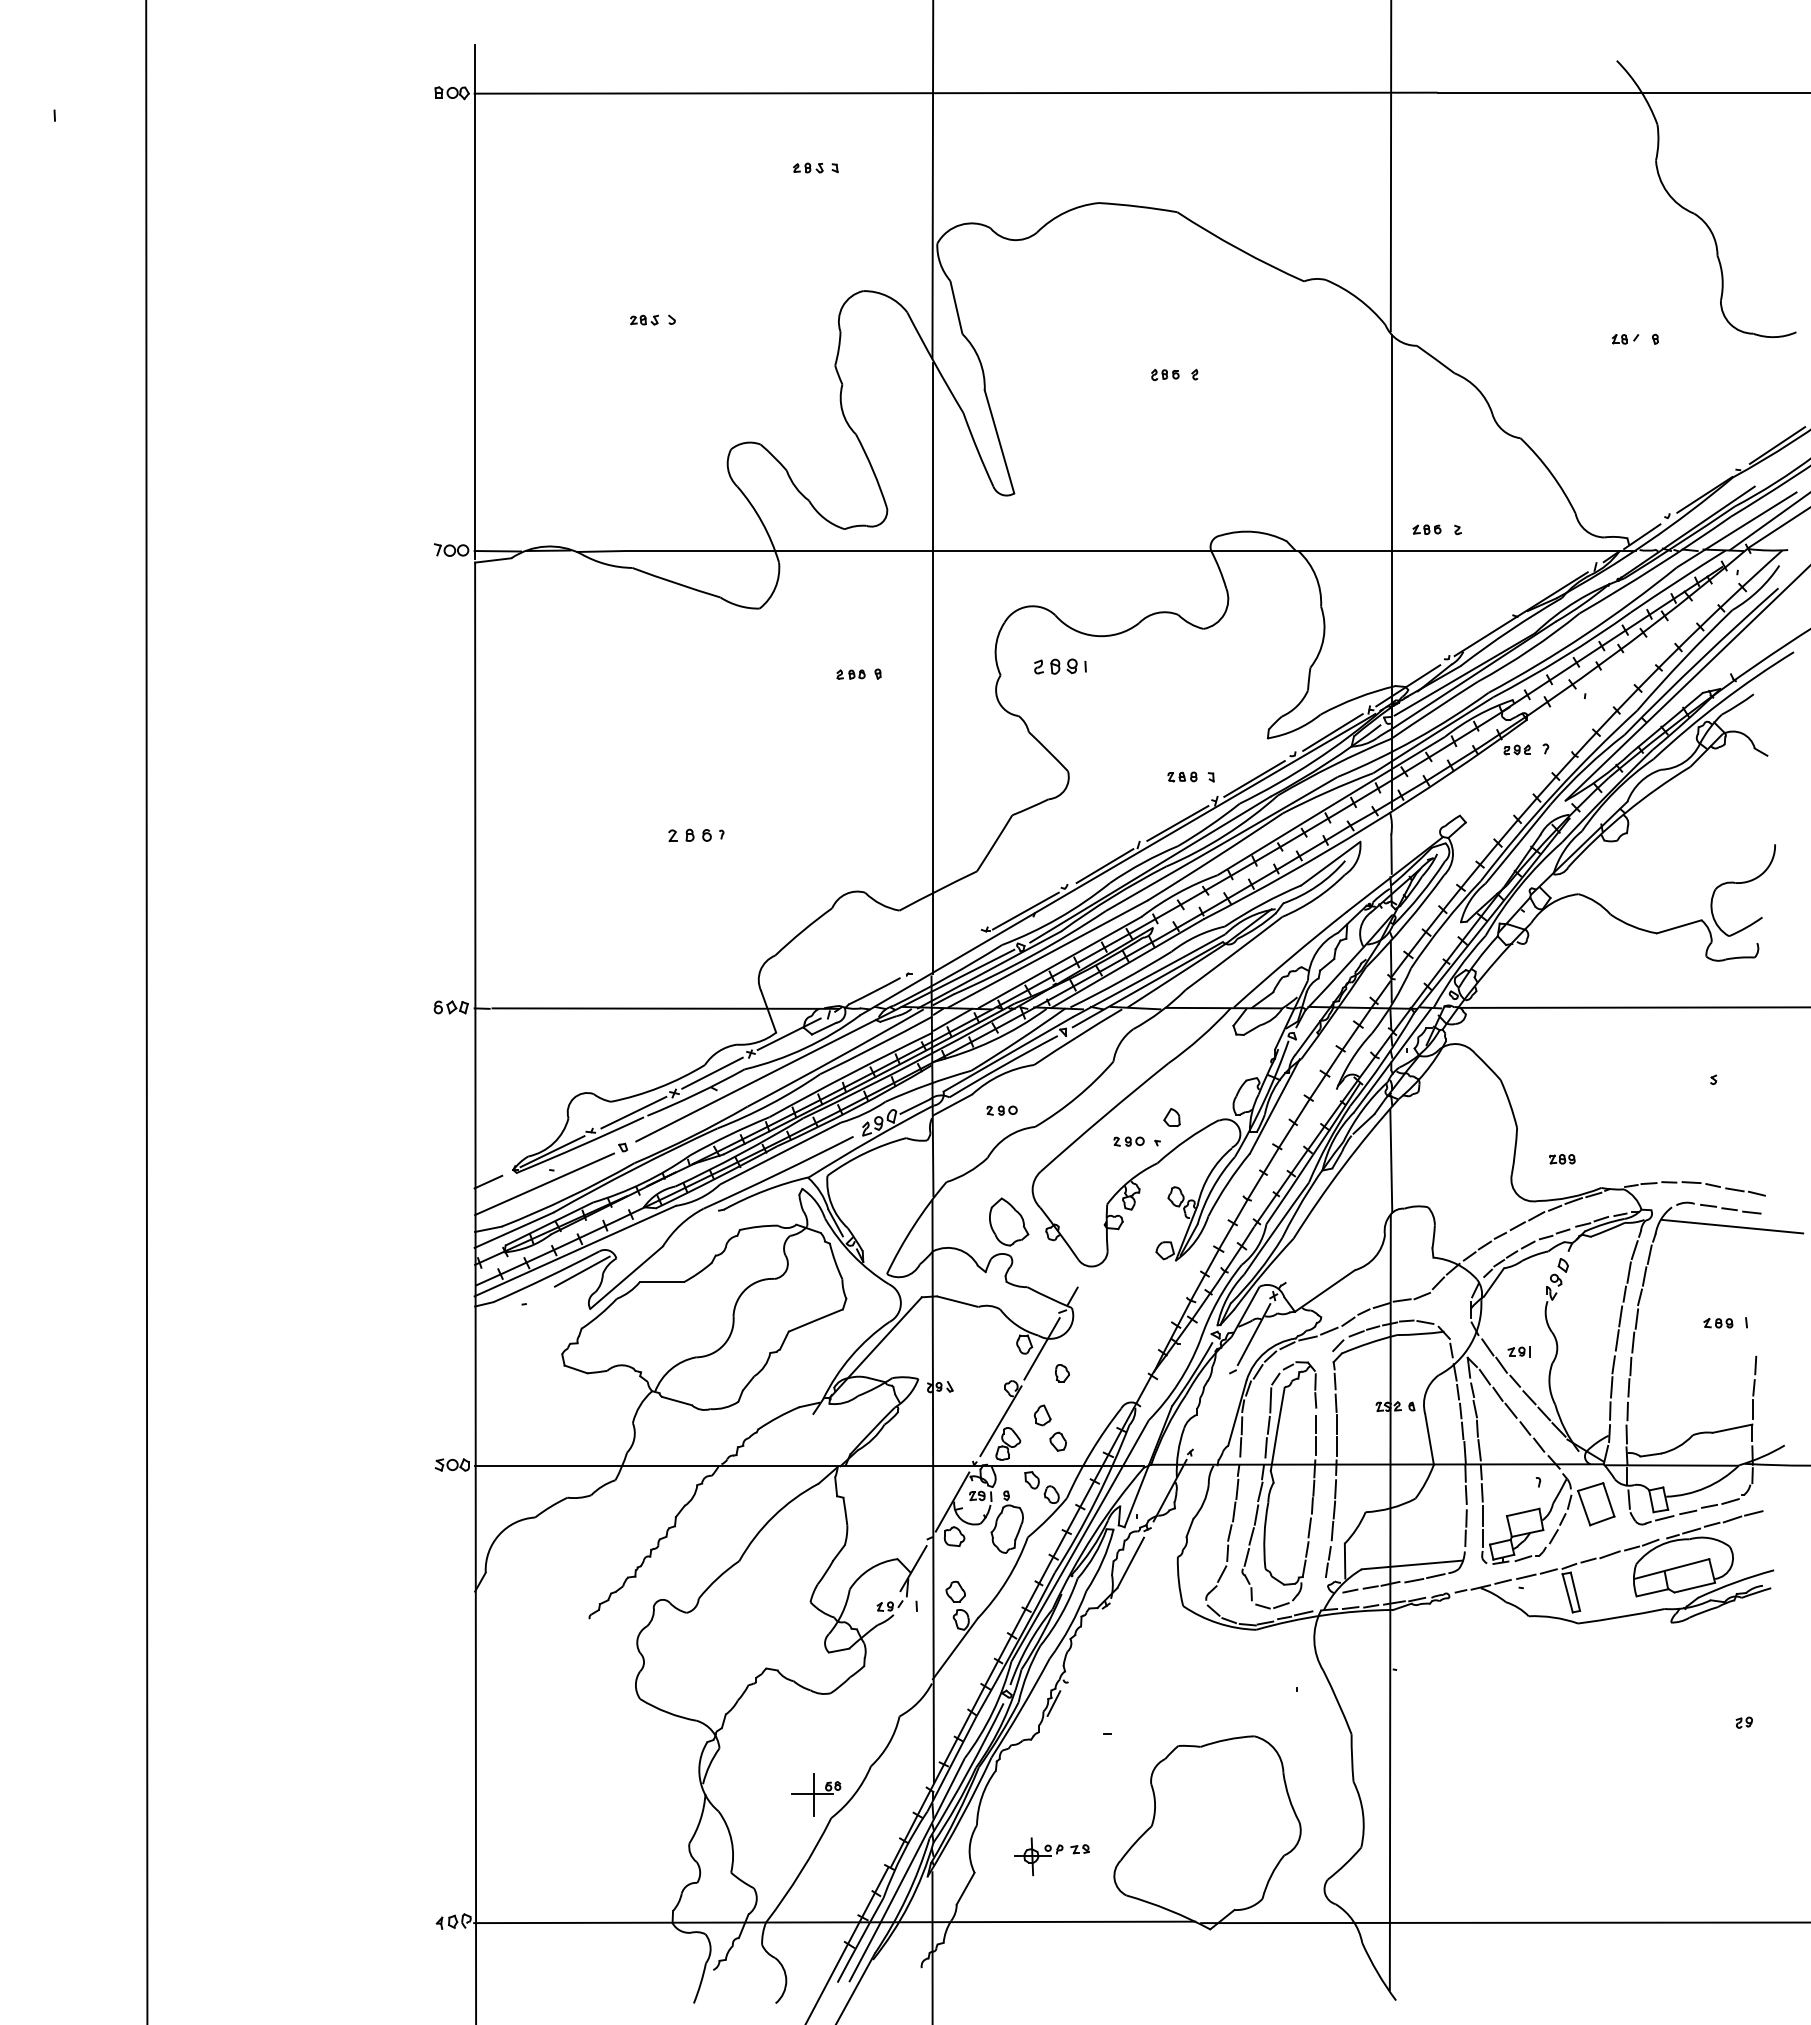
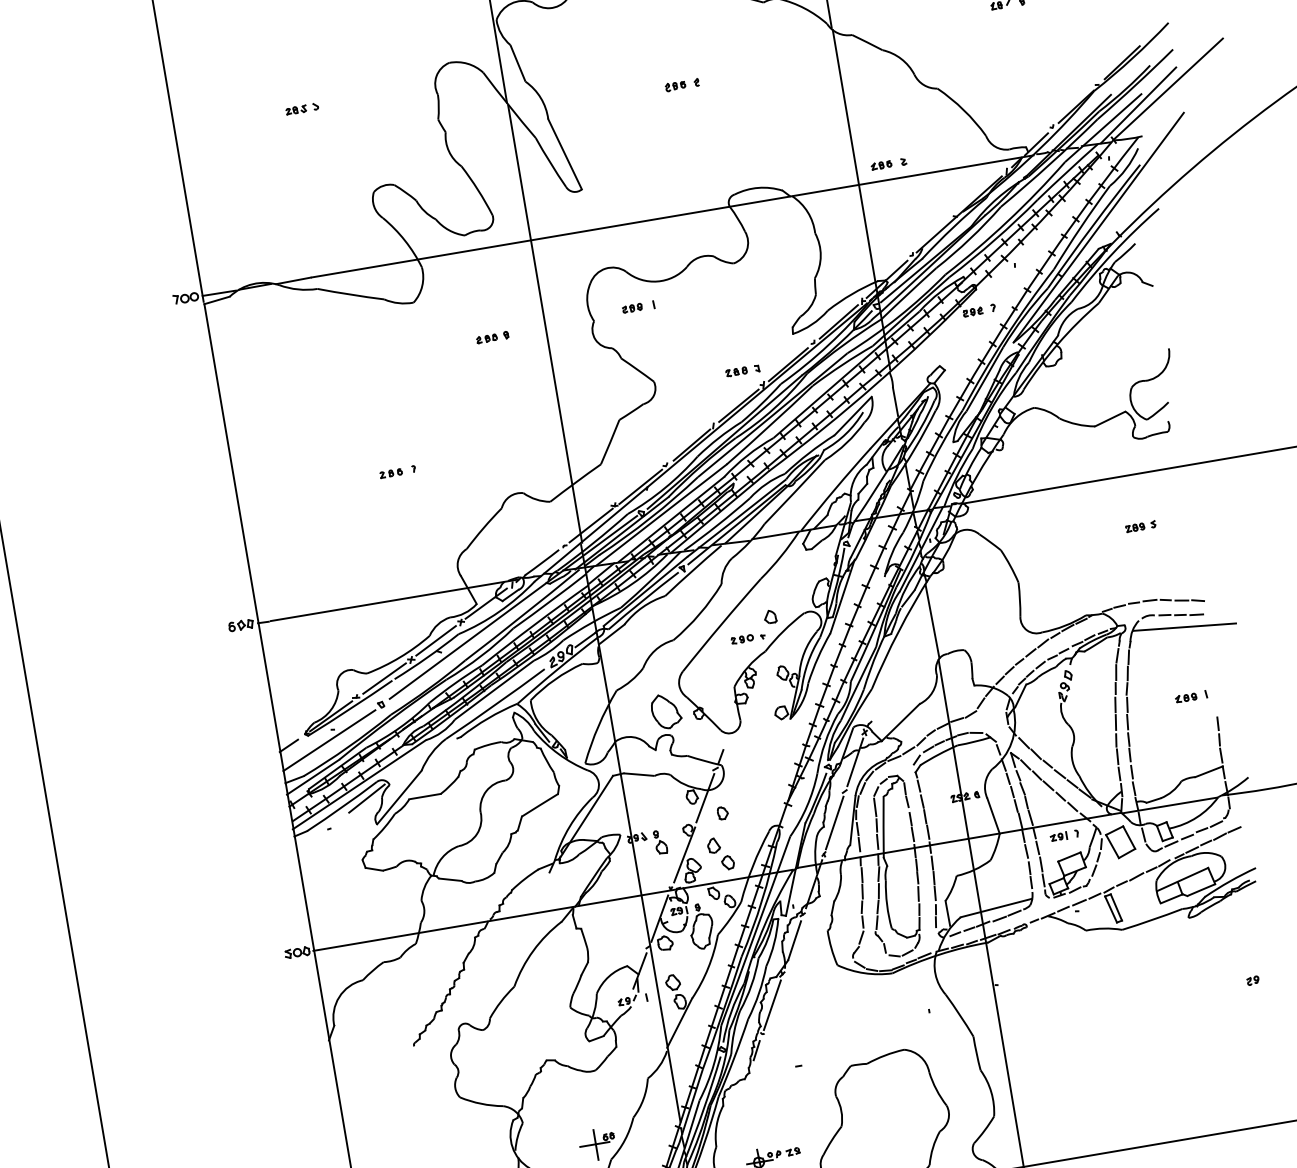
part: (1055, 666) -> (632, 308), size x0.62
part: (689, 835) -> (390, 473), size x0.71
line: (949, 952) -> (591, 525), added
part: (1001, 1110) -> (647, 632), removed
part: (1562, 1159) -> (1135, 527), moved
part: (1518, 1351) -> (1058, 836), moved
part: (971, 1398) -> (660, 842), added
line: (1212, 1411) -> (834, 822), added
line: (1085, 1645) -> (772, 1005), added

